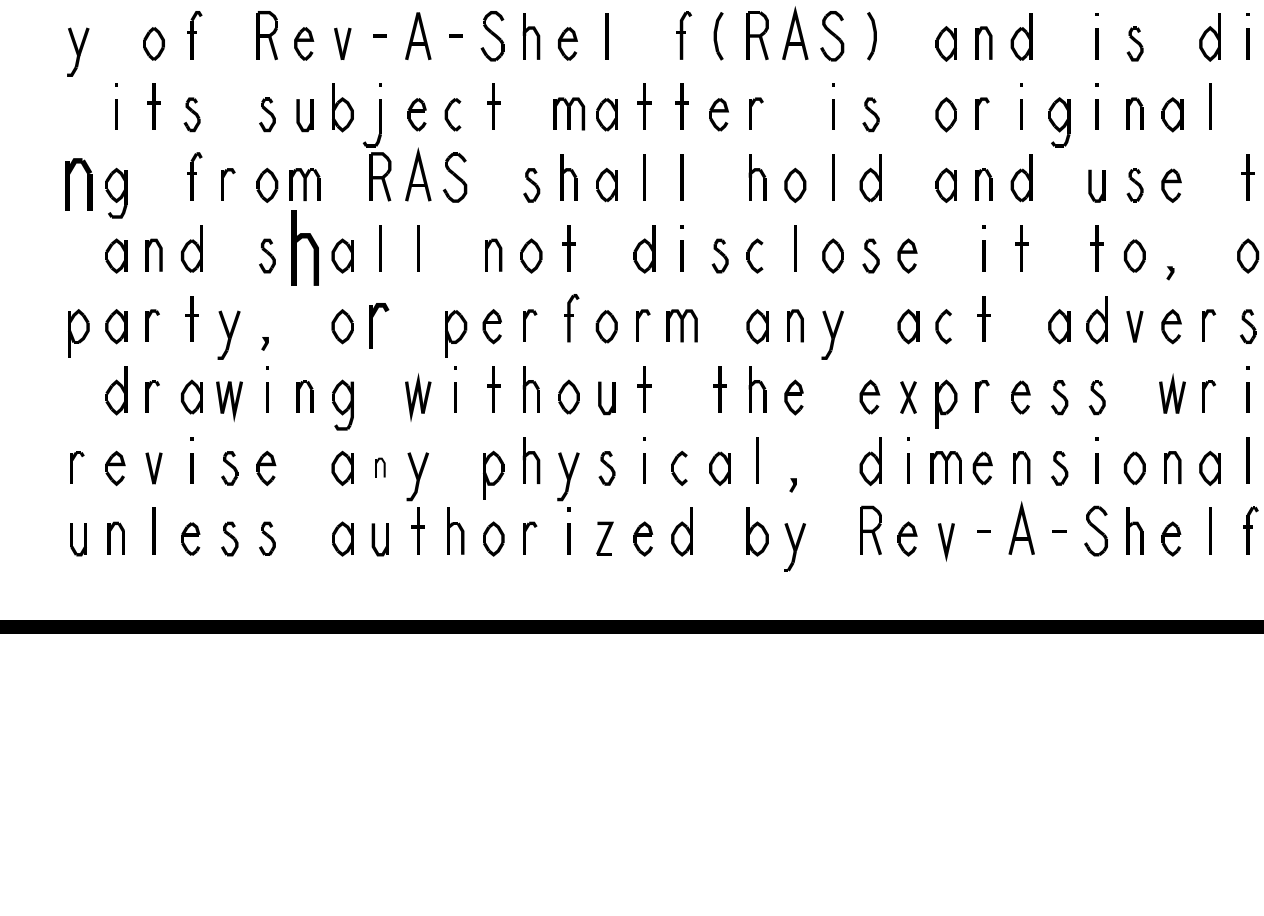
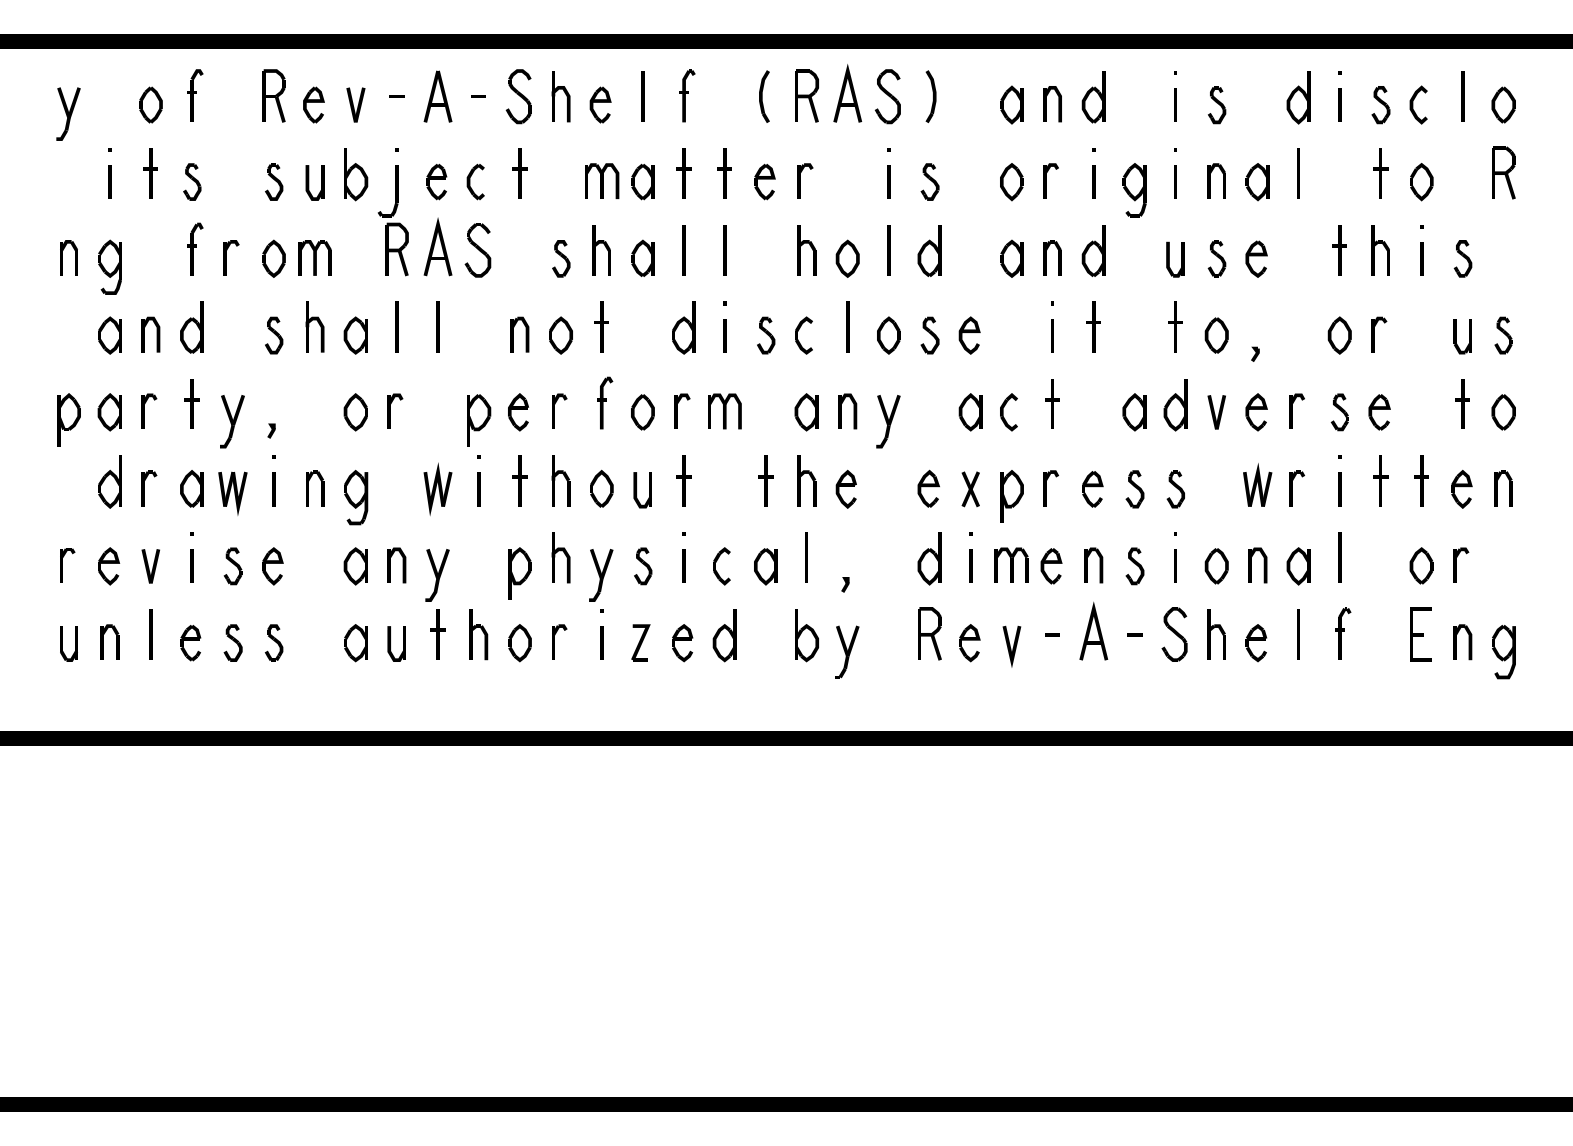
part: (684, 35) -> (687, 95), moved
part: (78, 184) -> (68, 257), size x0.62
part: (304, 247) -> (314, 326), size x0.62
part: (379, 324) -> (395, 410), size x0.71
part: (380, 467) -> (396, 565), size x1.67

